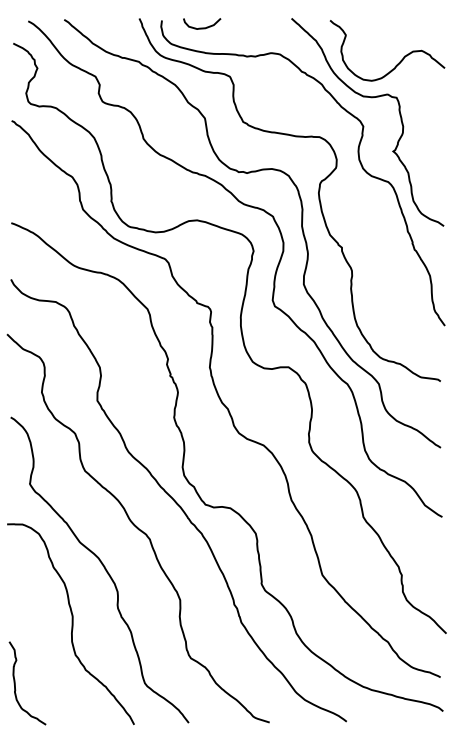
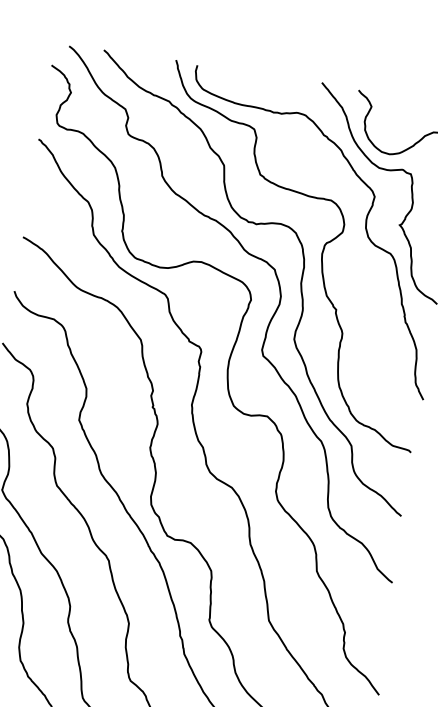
curve: (202, 27) -> (235, 78), removed

